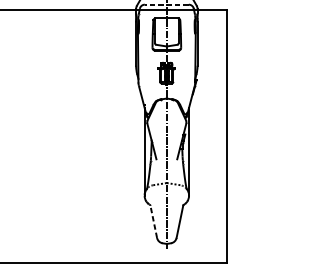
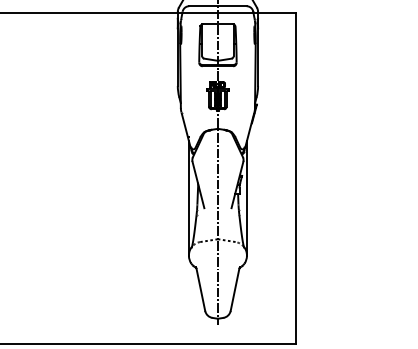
line: (166, 4) -> (217, 6), dashed -> solid
line: (153, 221) -> (200, 289), dashed -> solid

